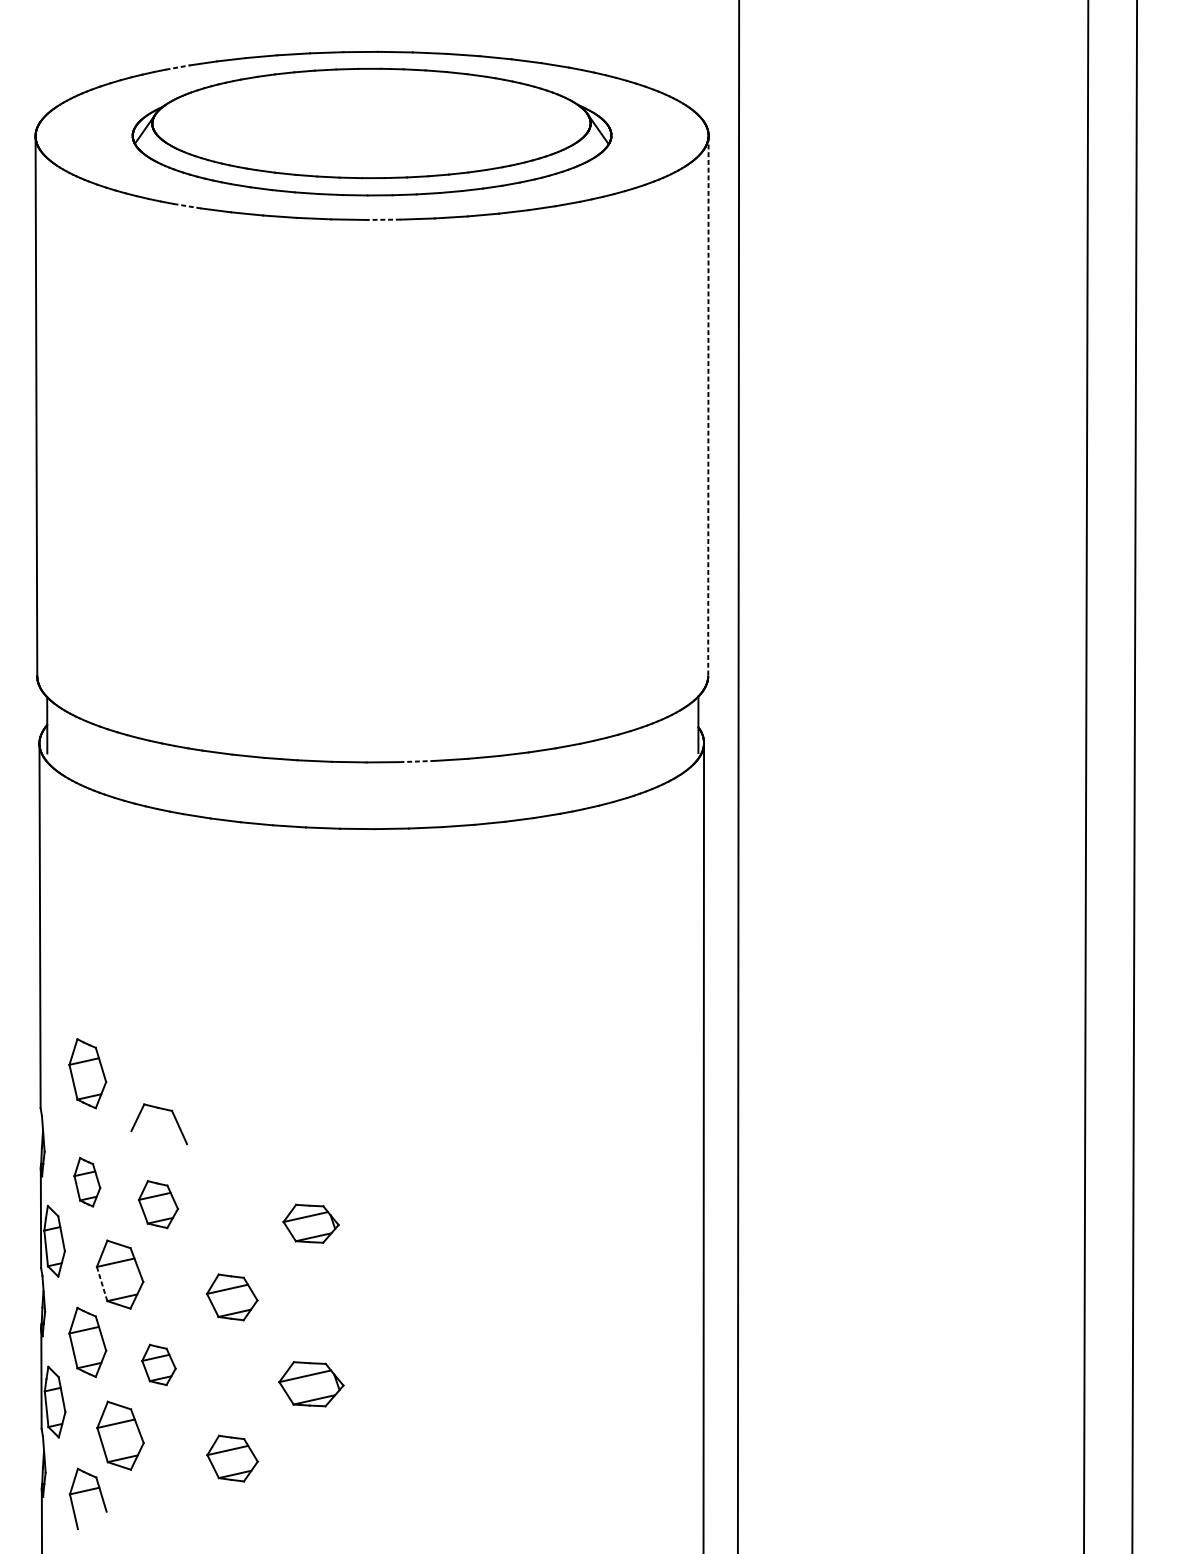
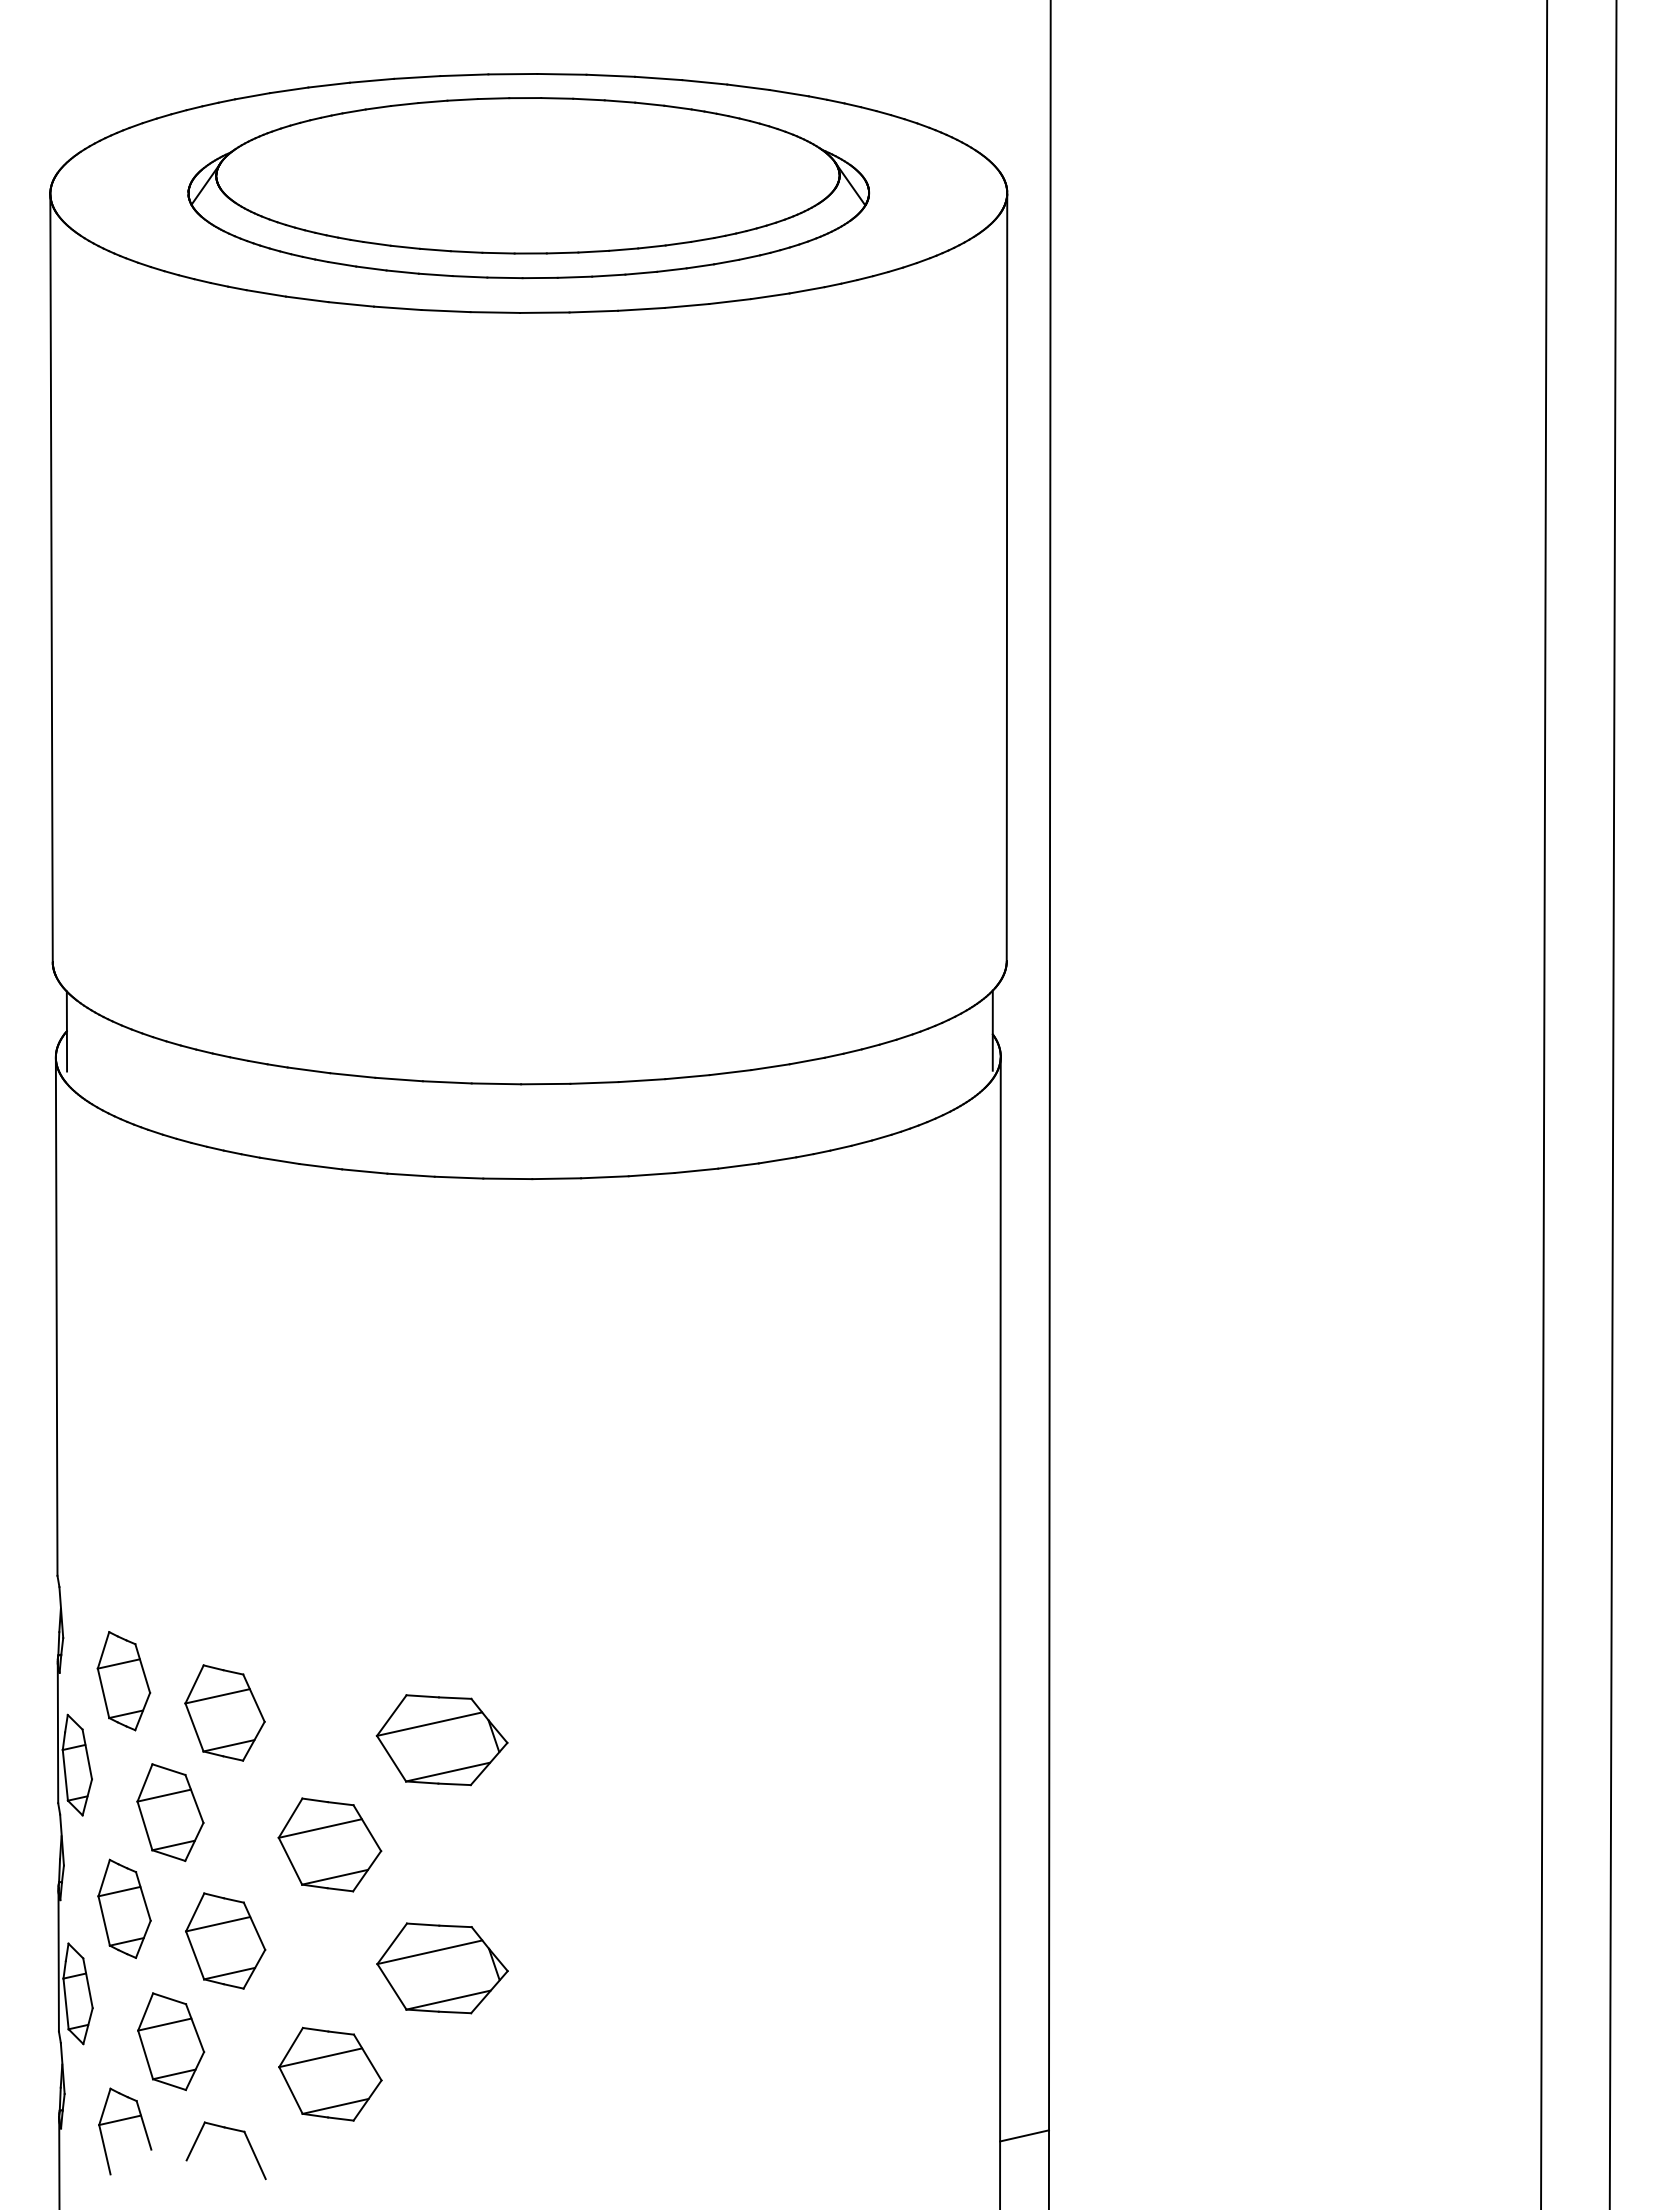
line: (177, 67) -> (252, 96), dashed -> solid
line: (187, 206) -> (266, 293), dashed -> solid
line: (383, 219) -> (544, 312), dashed -> solid
line: (708, 406) -> (1006, 578), dashed -> solid
line: (418, 761) -> (594, 1082), dashed -> solid
part: (87, 1073) -> (124, 1526), removed
part: (163, 1110) -> (232, 2130), moved
part: (87, 1182) -> (123, 1681), size x1.43
part: (158, 1204) -> (224, 1712), size x1.43
part: (310, 1223) -> (441, 1740), size x1.67
line: (101, 1283) -> (144, 1825), dashed -> solid
part: (231, 1297) -> (329, 1844), size x1.43
part: (158, 1364) -> (225, 1940), size x1.67
part: (311, 1384) -> (442, 1968), size x1.43
part: (232, 1458) -> (330, 2073), size x1.43
line: (720, 1501) -> (1024, 2135), added

